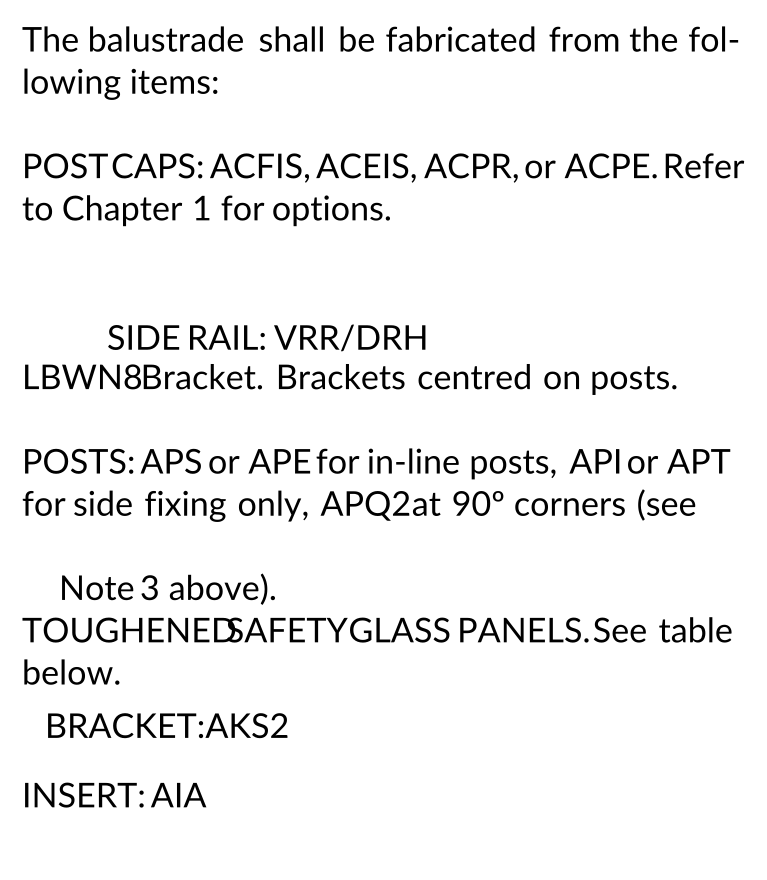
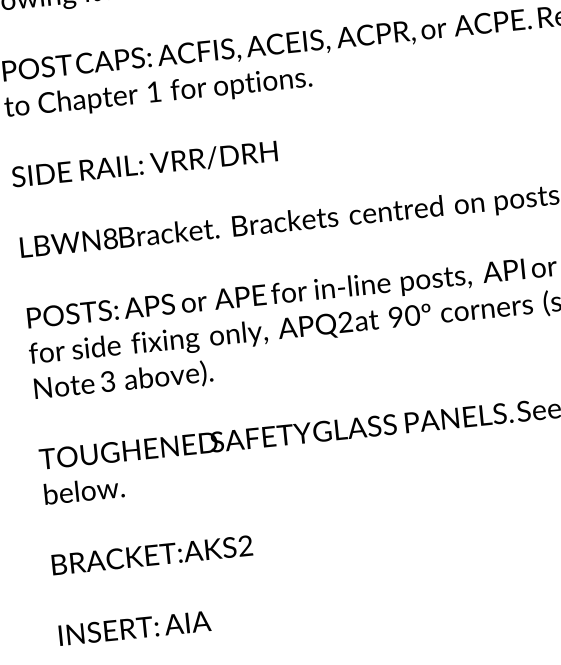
text: (266, 337) -> (144, 164), moved
text: (168, 588) -> (123, 380), moved
text: (167, 725) -> (152, 555), moved
text: (115, 794) -> (134, 627), moved

